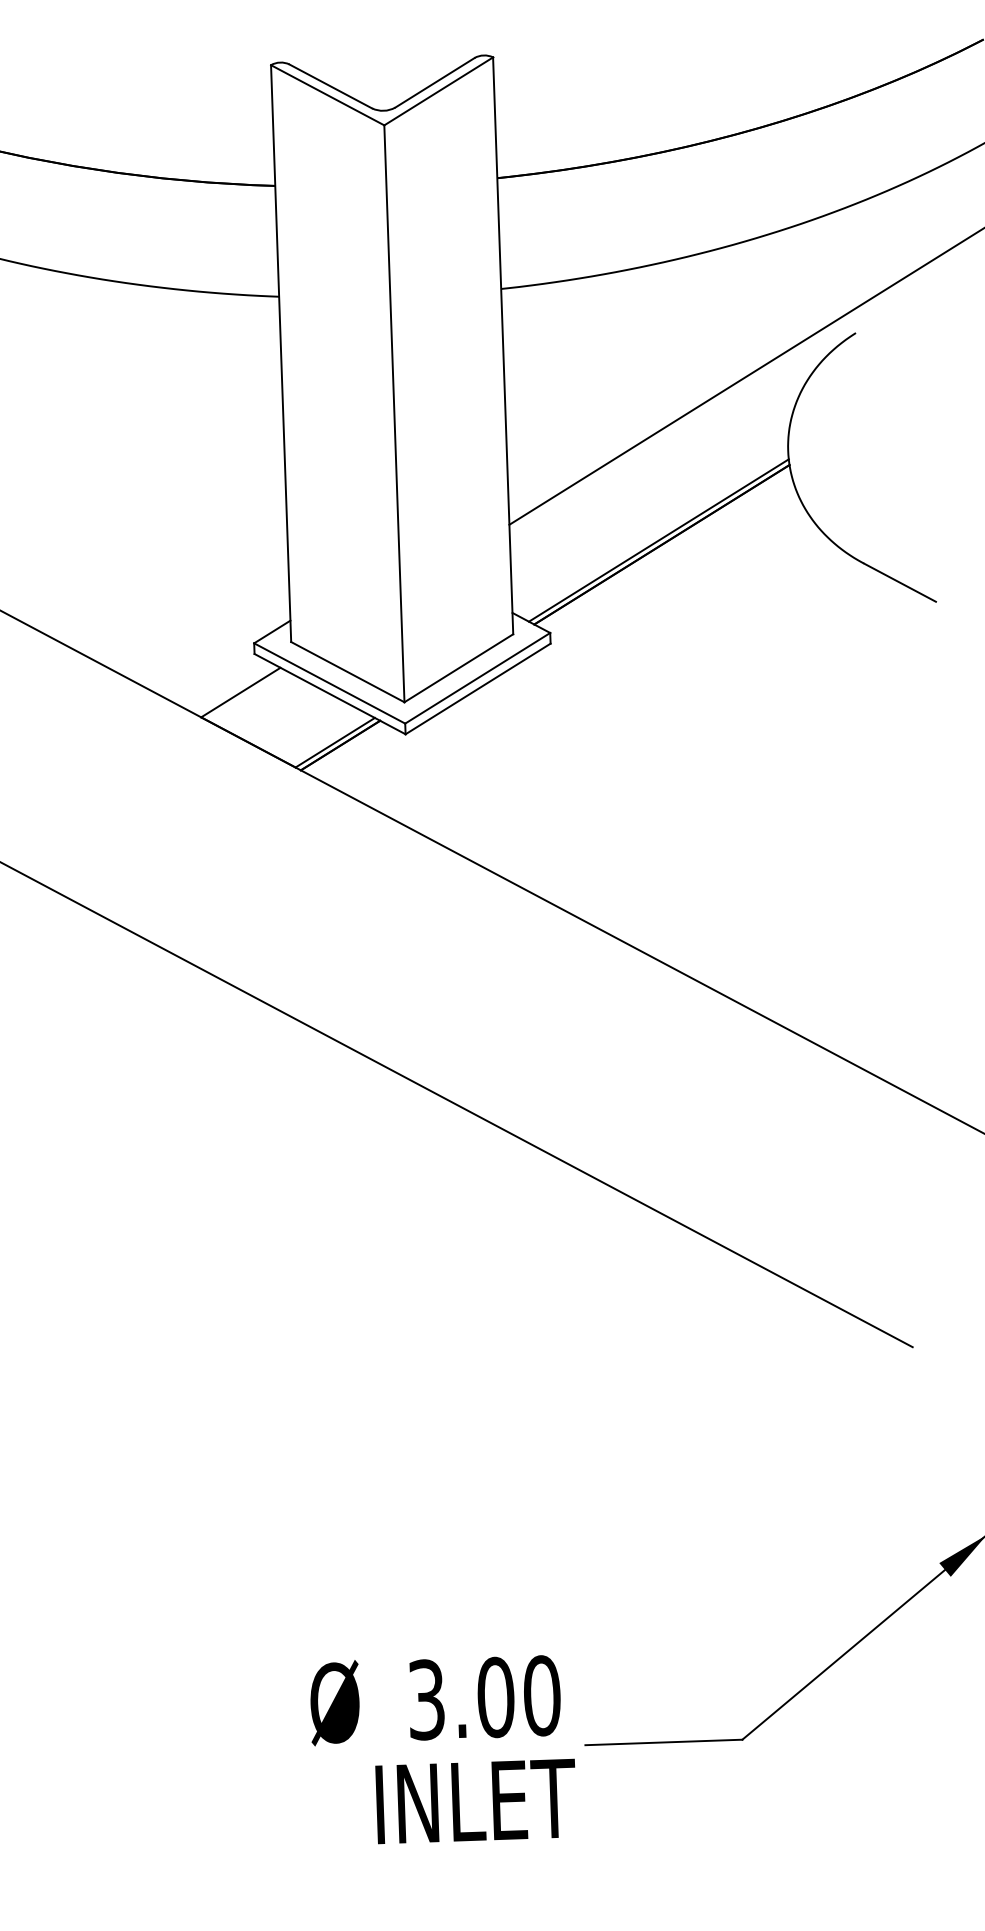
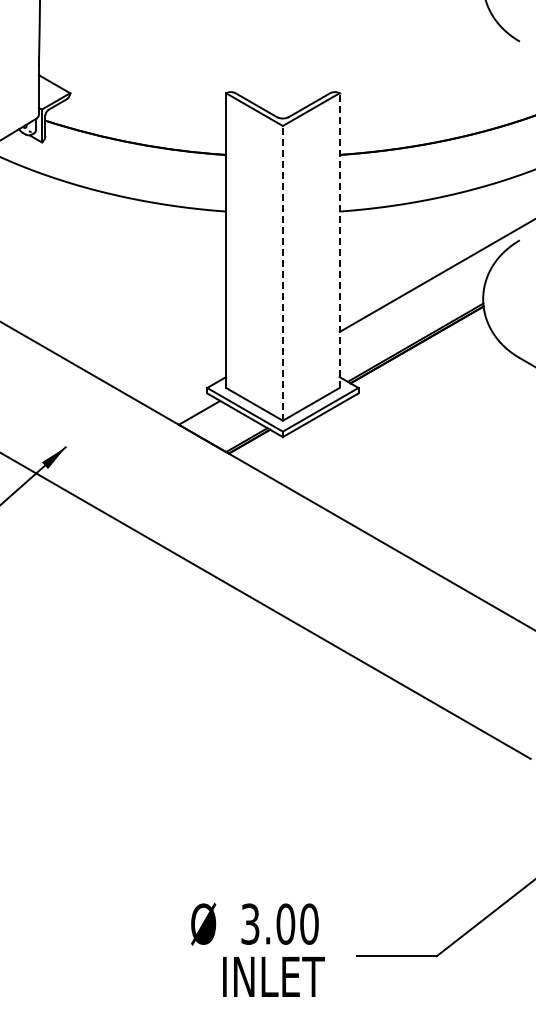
line: (502, 345) -> (339, 240), solid -> dashed
line: (393, 412) -> (282, 272), solid -> dashed
text: (442, 1748) -> (257, 949), moved

